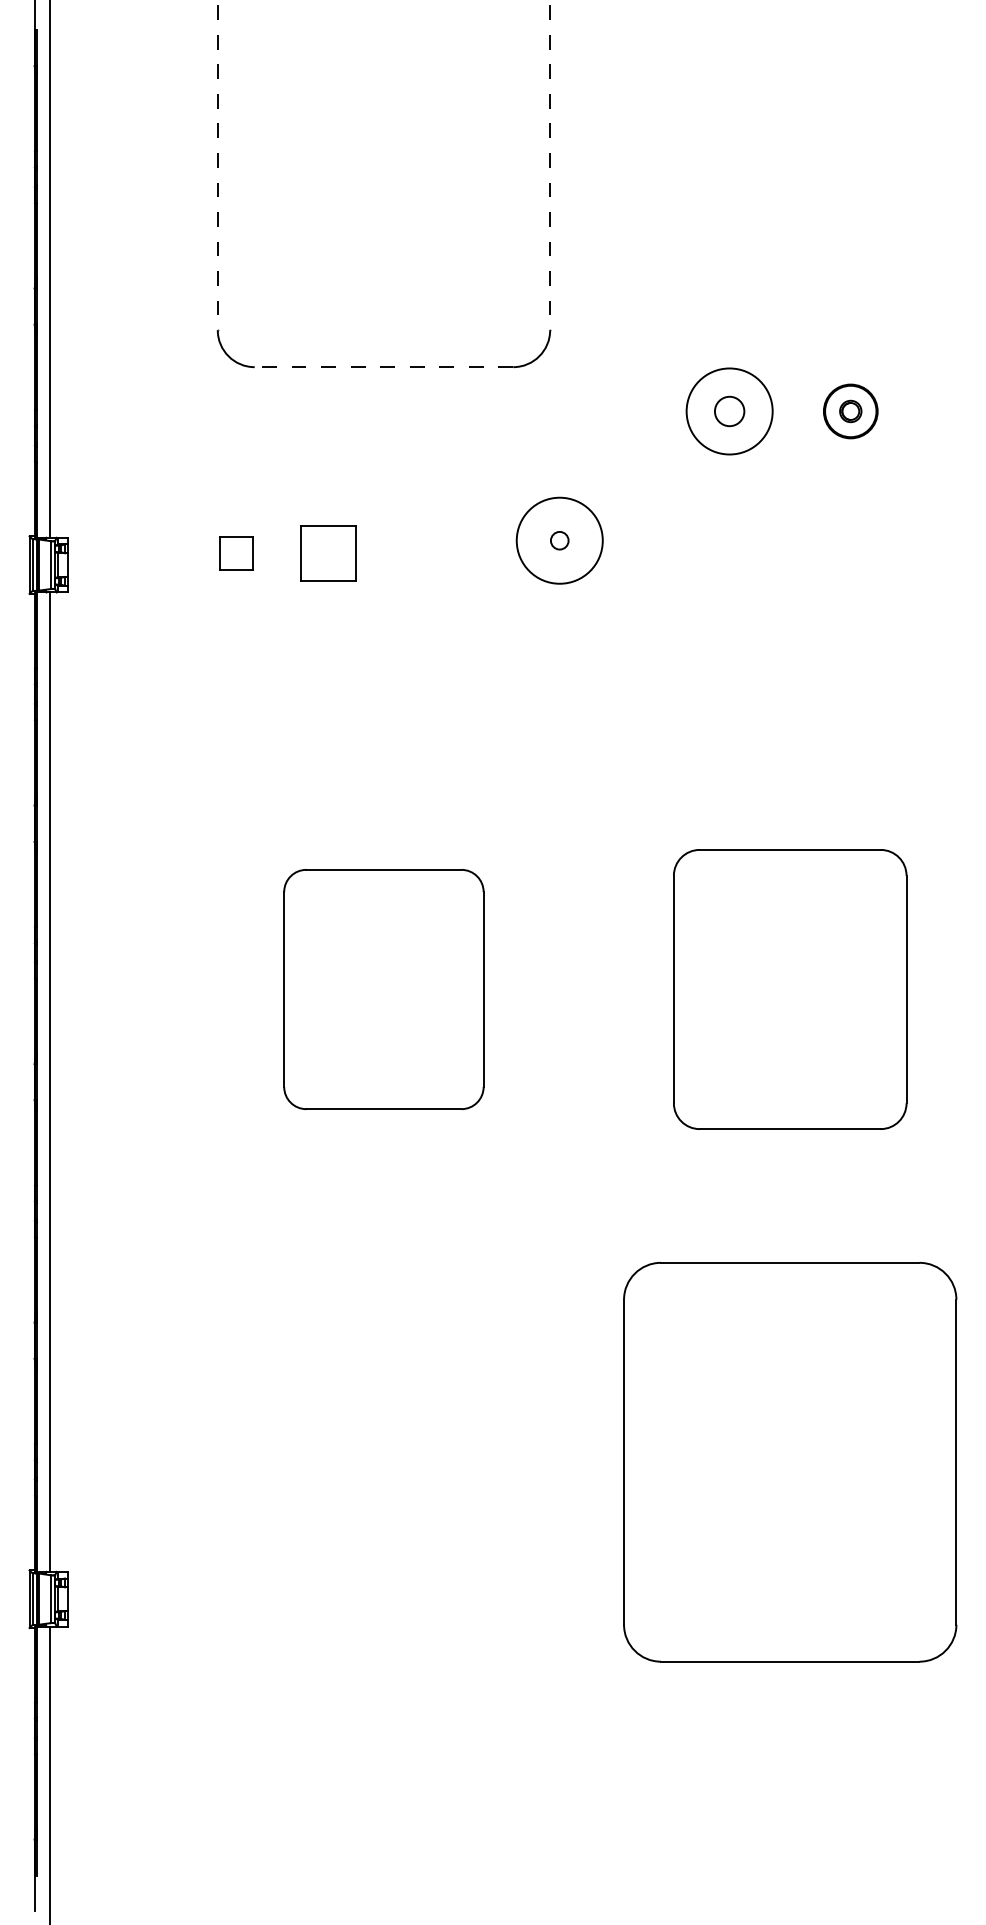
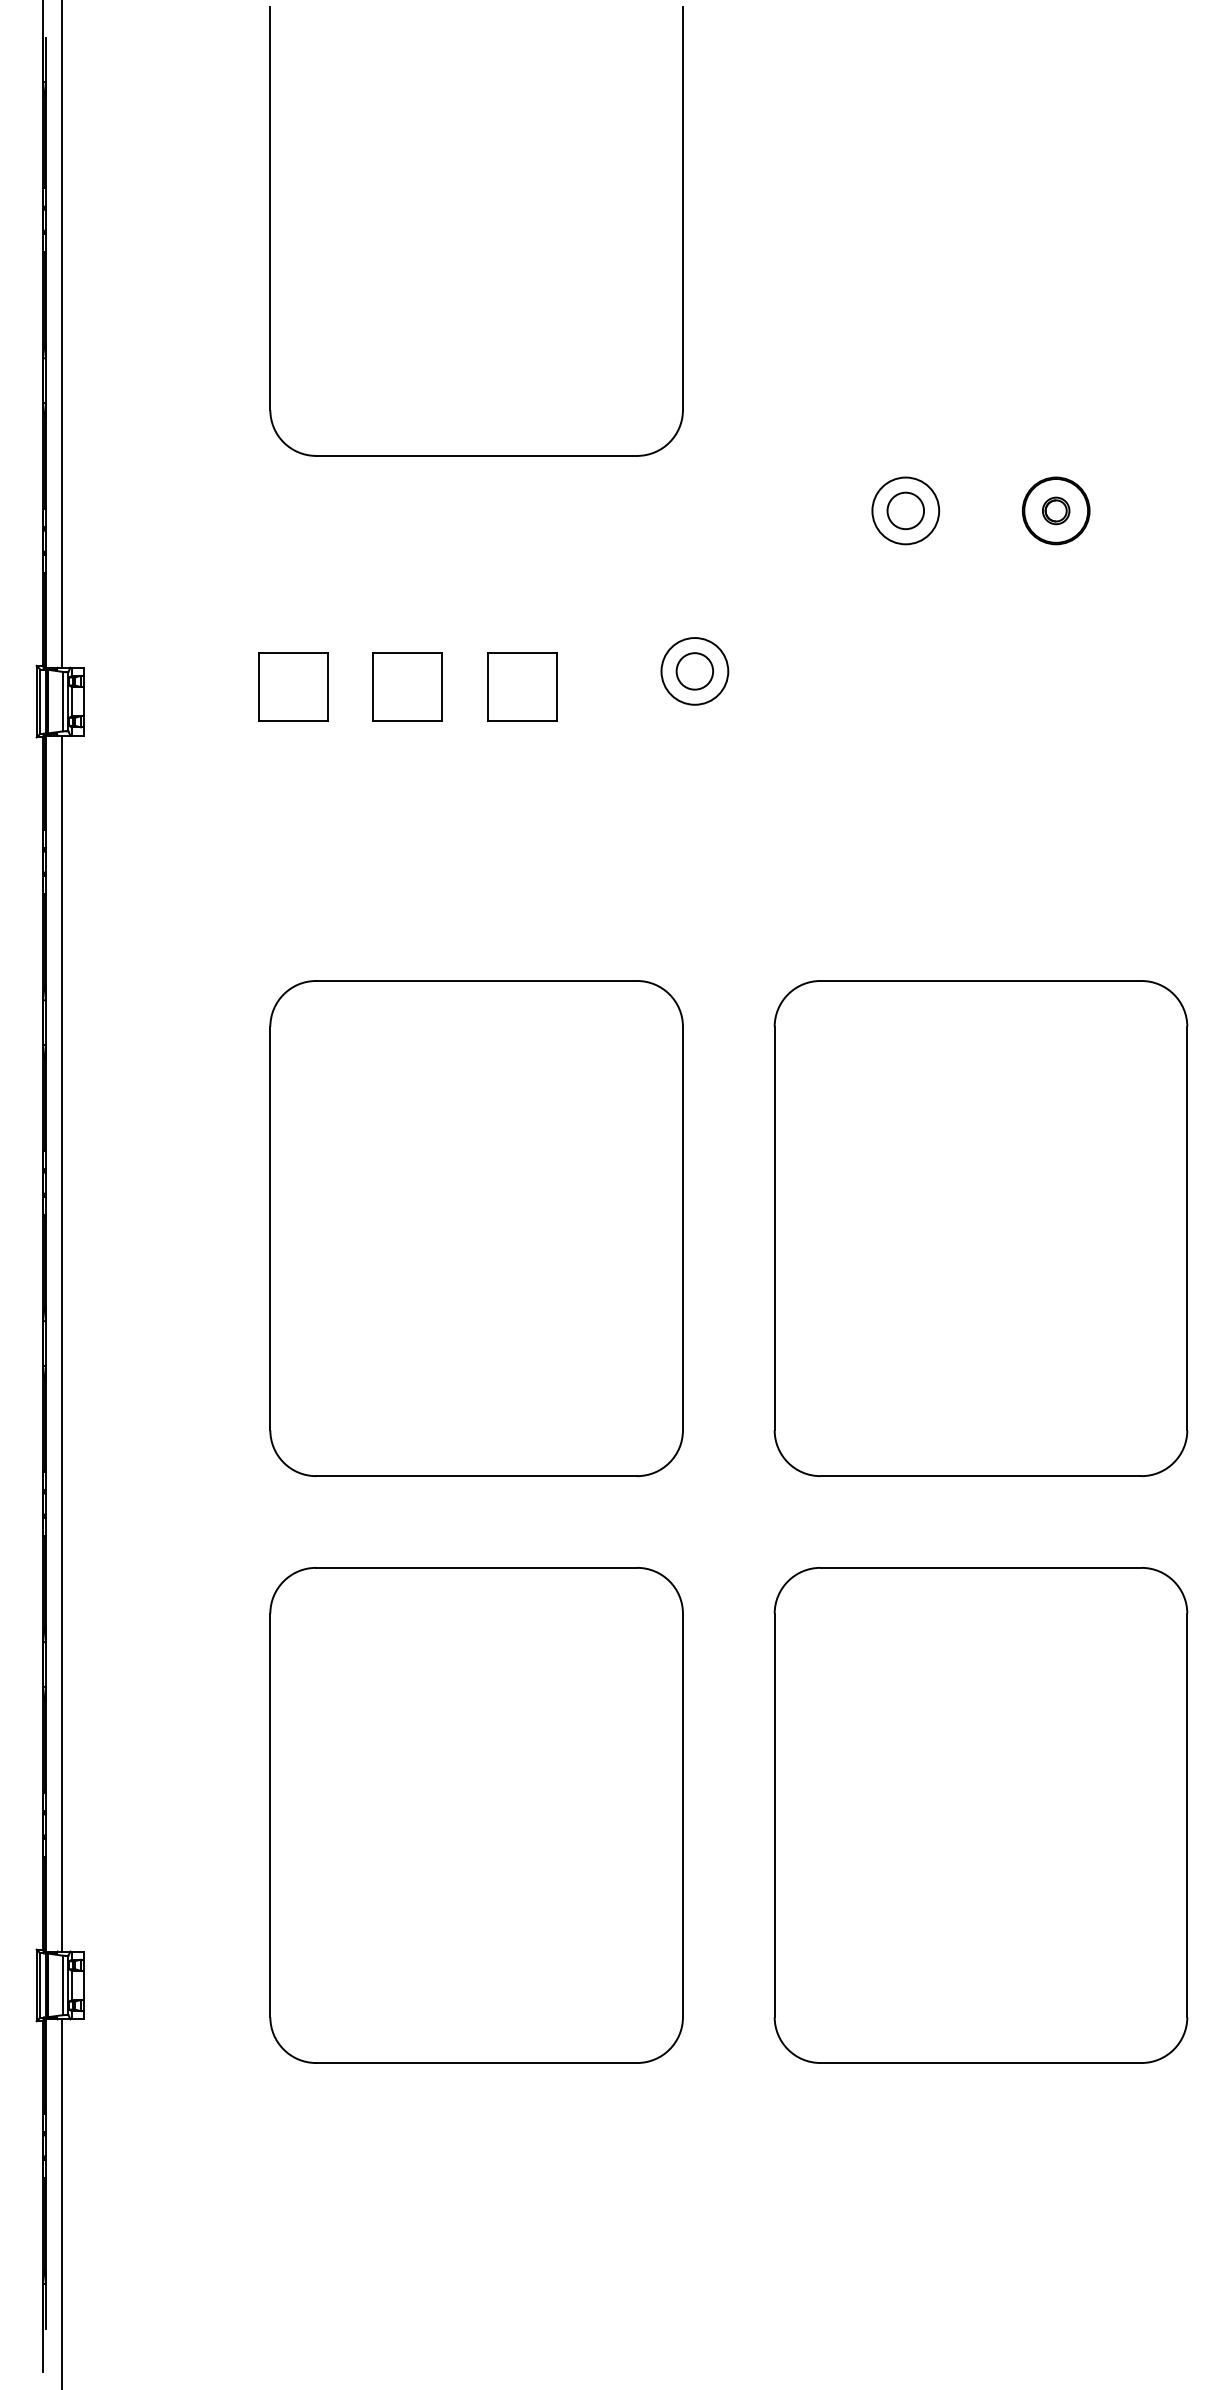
line: (217, 167) -> (270, 208), dashed -> solid
line: (549, 167) -> (682, 208), dashed -> solid
line: (383, 366) -> (476, 455), dashed -> solid
circle: (729, 411) -> (905, 510), size x0.62
circle: (559, 540) -> (694, 671), size x0.62
circle: (559, 540) -> (694, 671), size x1.67
part: (236, 552) -> (293, 686), size x1.67
part: (420, 552) -> (522, 686), added
part: (383, 989) -> (476, 1228), size x1.67
part: (789, 989) -> (980, 1228), size x1.43
part: (383, 1462) -> (476, 1815), added

